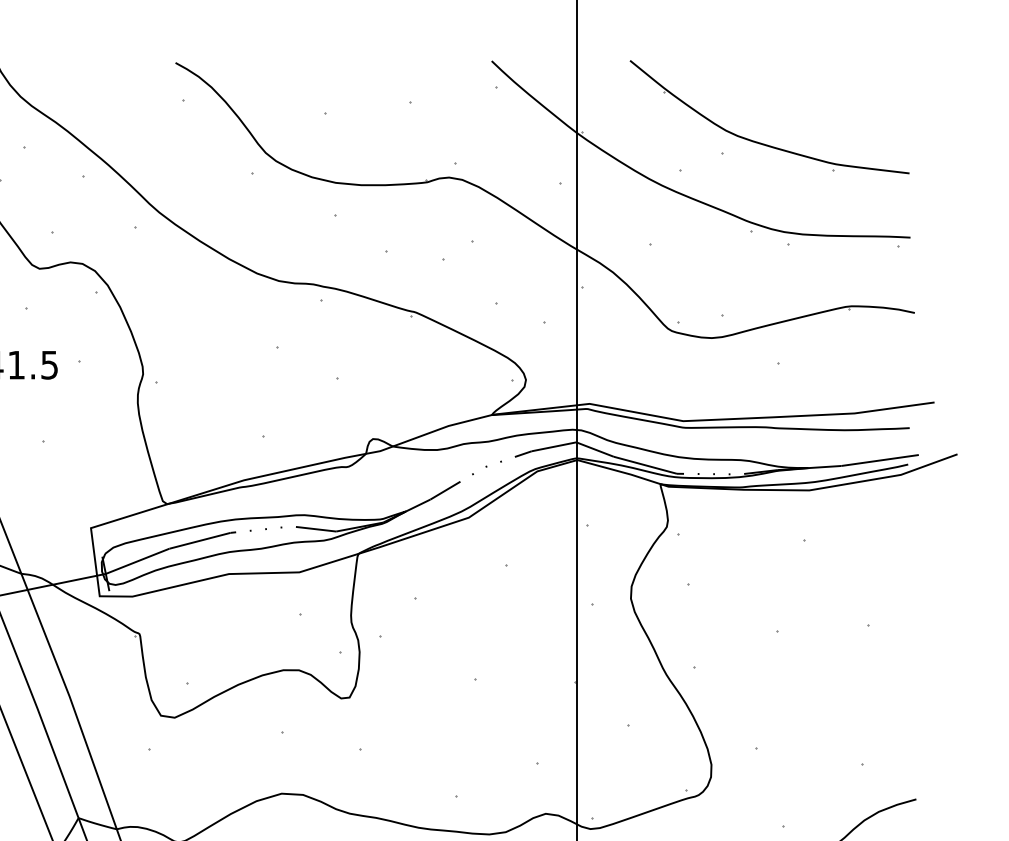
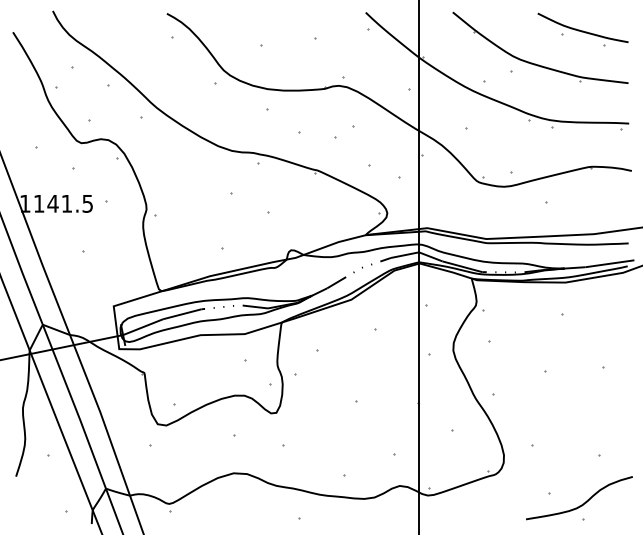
part: (836, 87) -> (582, 29), added

